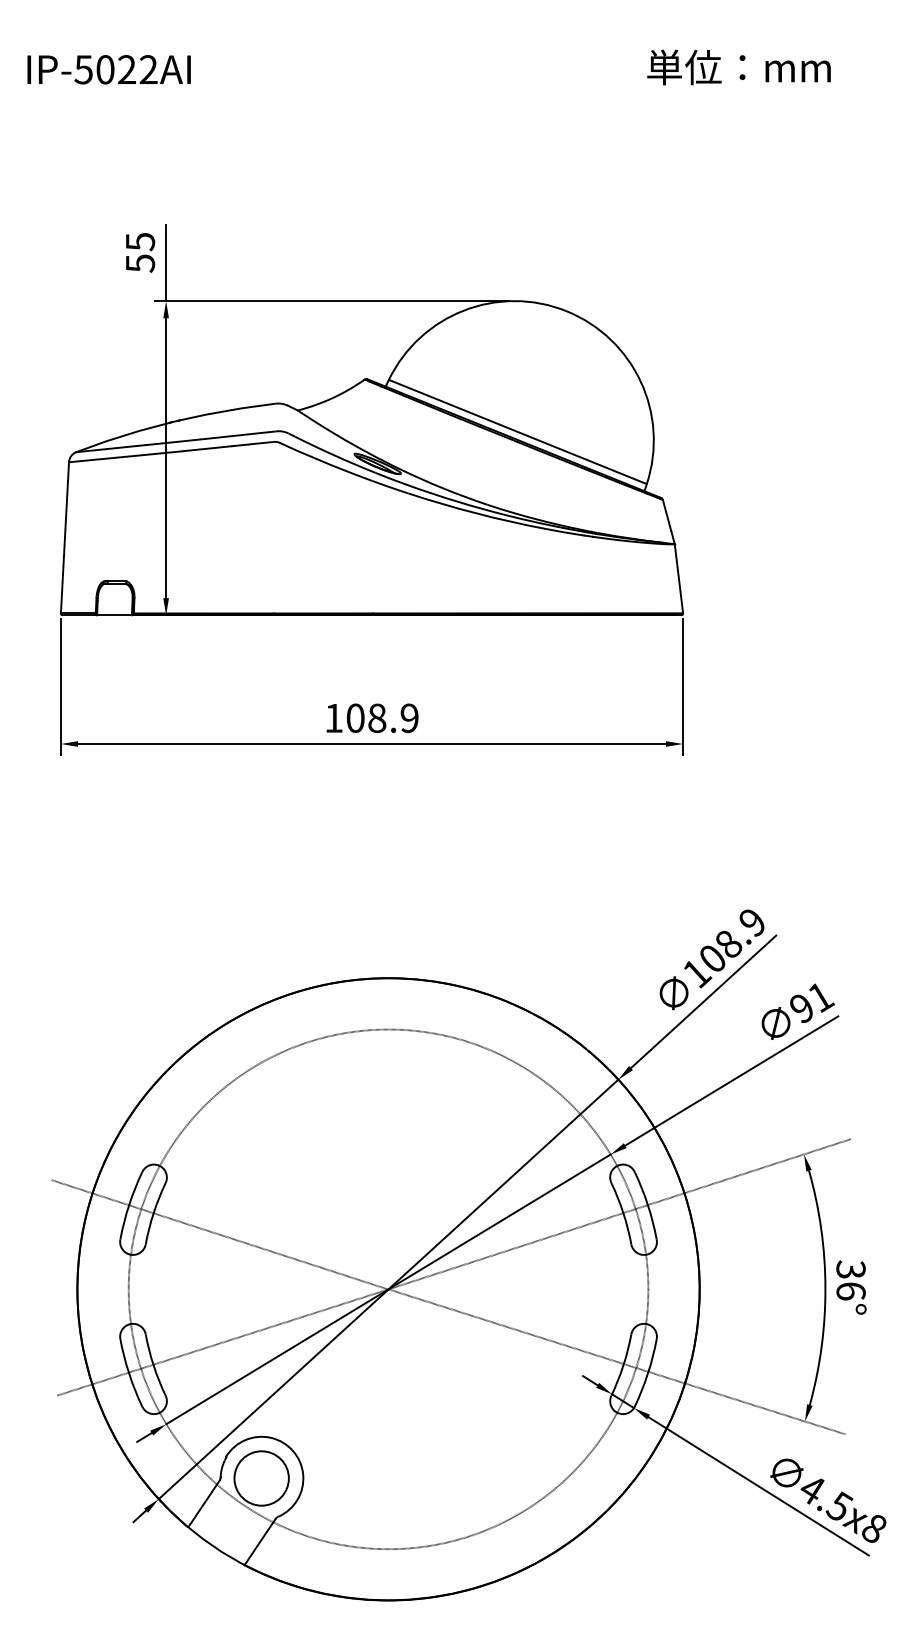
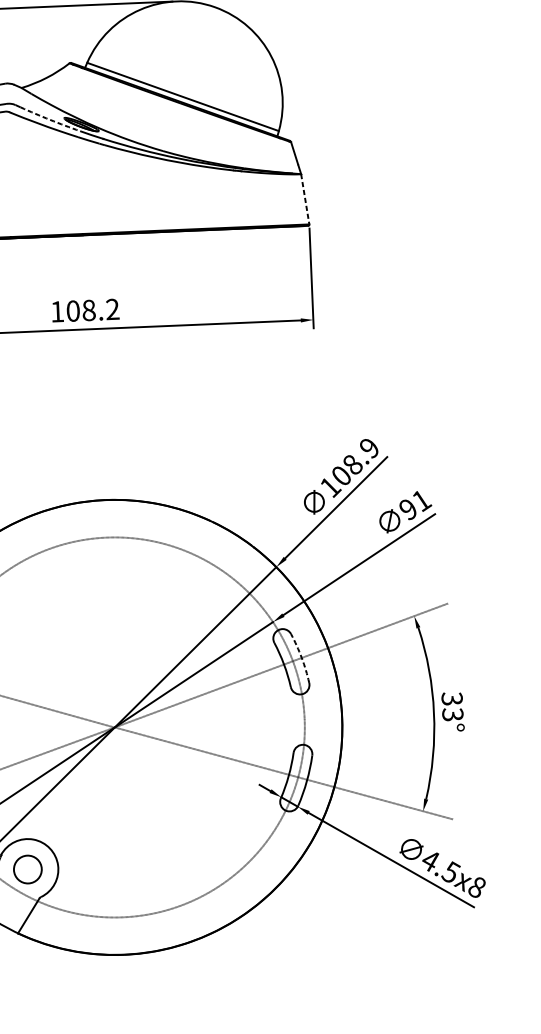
arc: (334, 455) -> (49, 119), solid -> dashed
line: (678, 578) -> (304, 199), solid -> dashed
text: (409, 718) -> (112, 309), 108.9 -> 108.2
arc: (647, 1205) -> (301, 658), solid -> dashed
text: (850, 1291) -> (452, 714), 36° -> 33°
circle: (261, 1478) -> (27, 869), size x0.7

